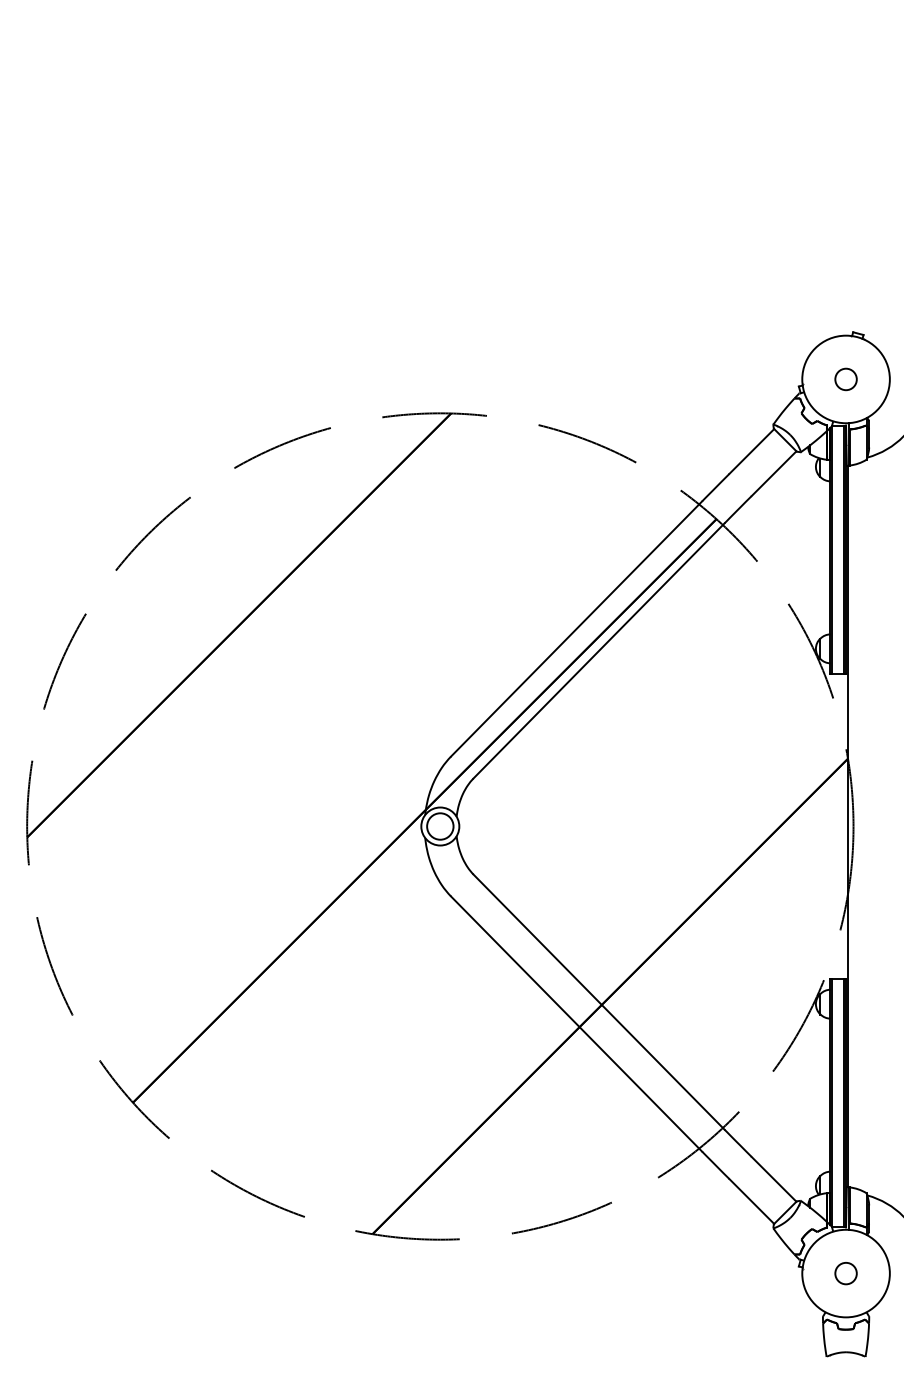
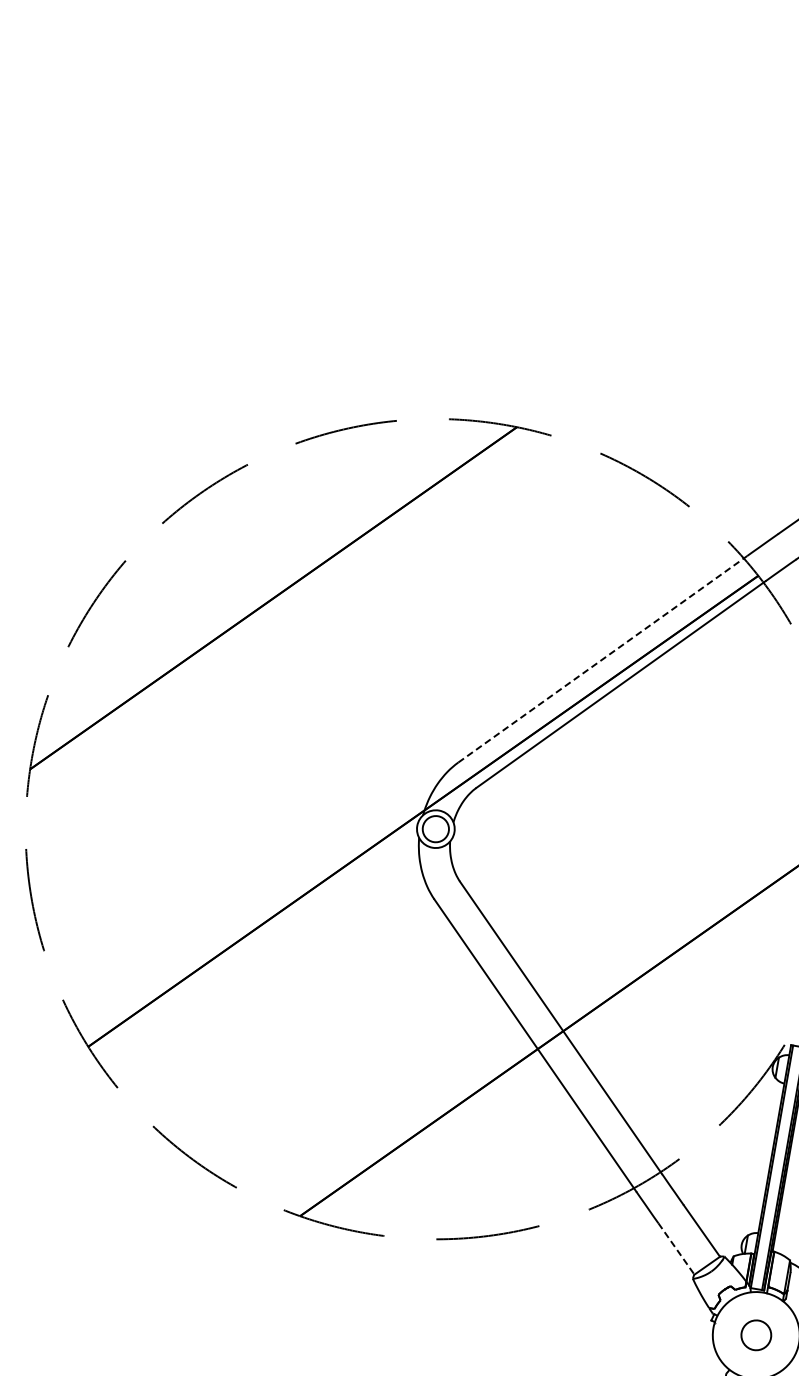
line: (576, 628) -> (602, 658), solid -> dashed
line: (751, 1201) -> (676, 1248), solid -> dashed
circle: (845, 1273) -> (755, 1335), size x1.4

